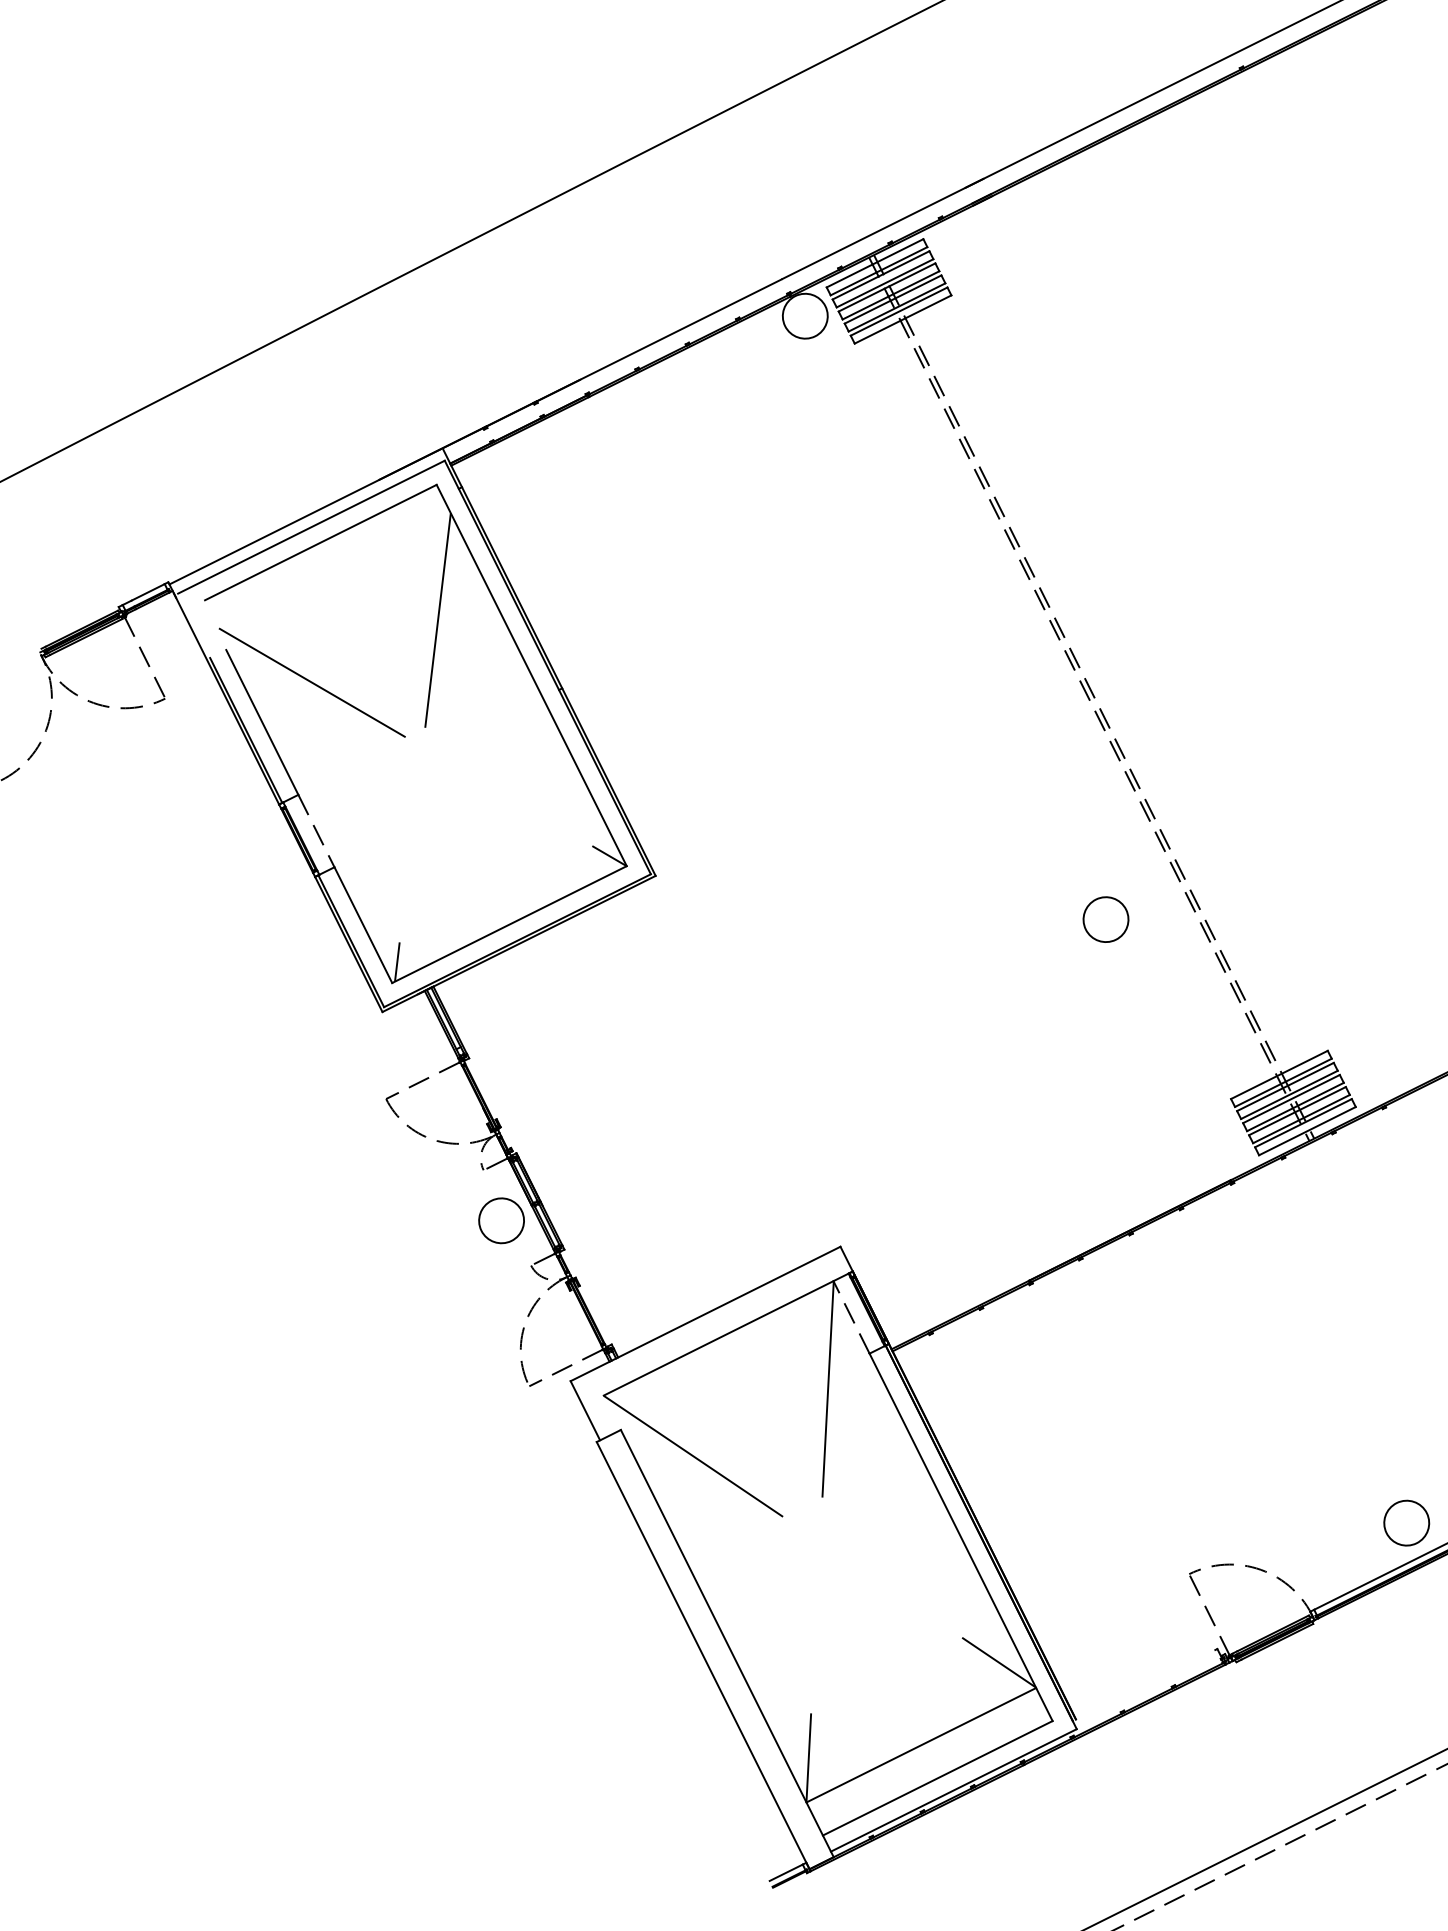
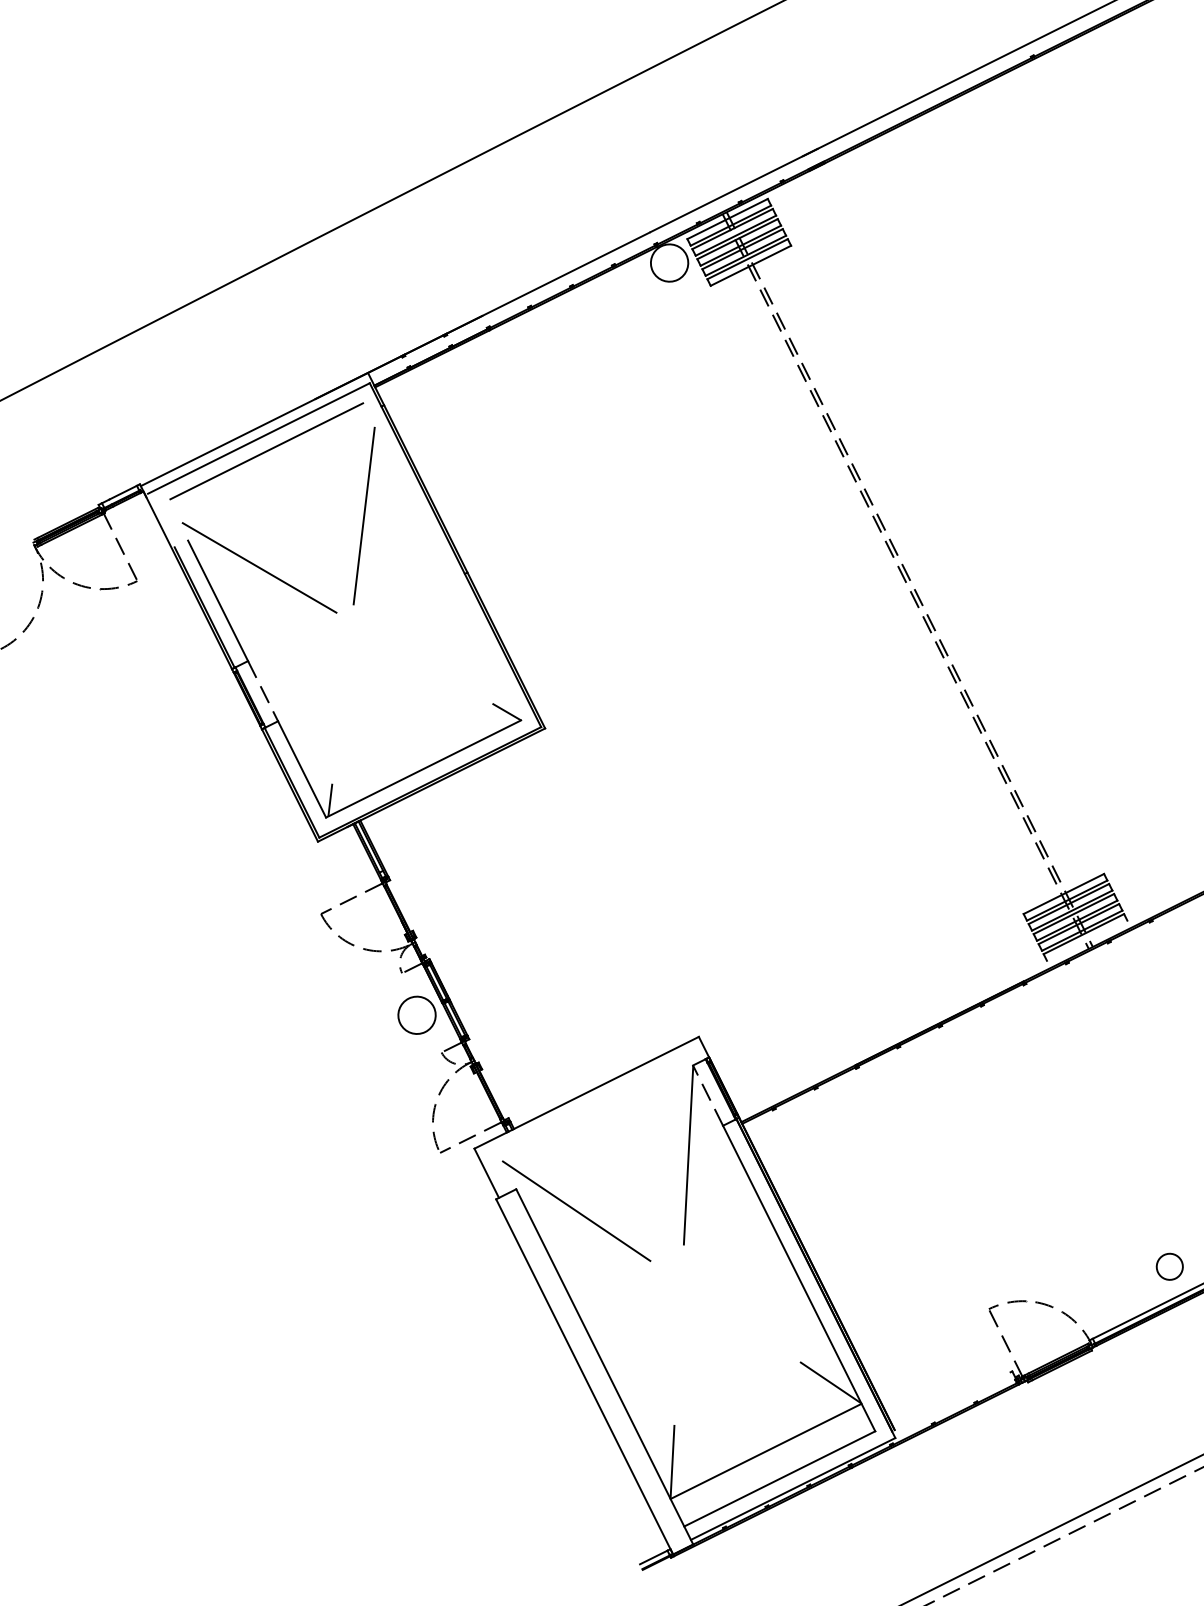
line: (532, 675) -> (442, 561), removed
part: (1105, 919) -> (919, 764), removed
line: (1306, 1130) -> (1086, 940), removed
line: (718, 1337) -> (597, 1112), removed
part: (1406, 1522) -> (1169, 1266), size x0.7

